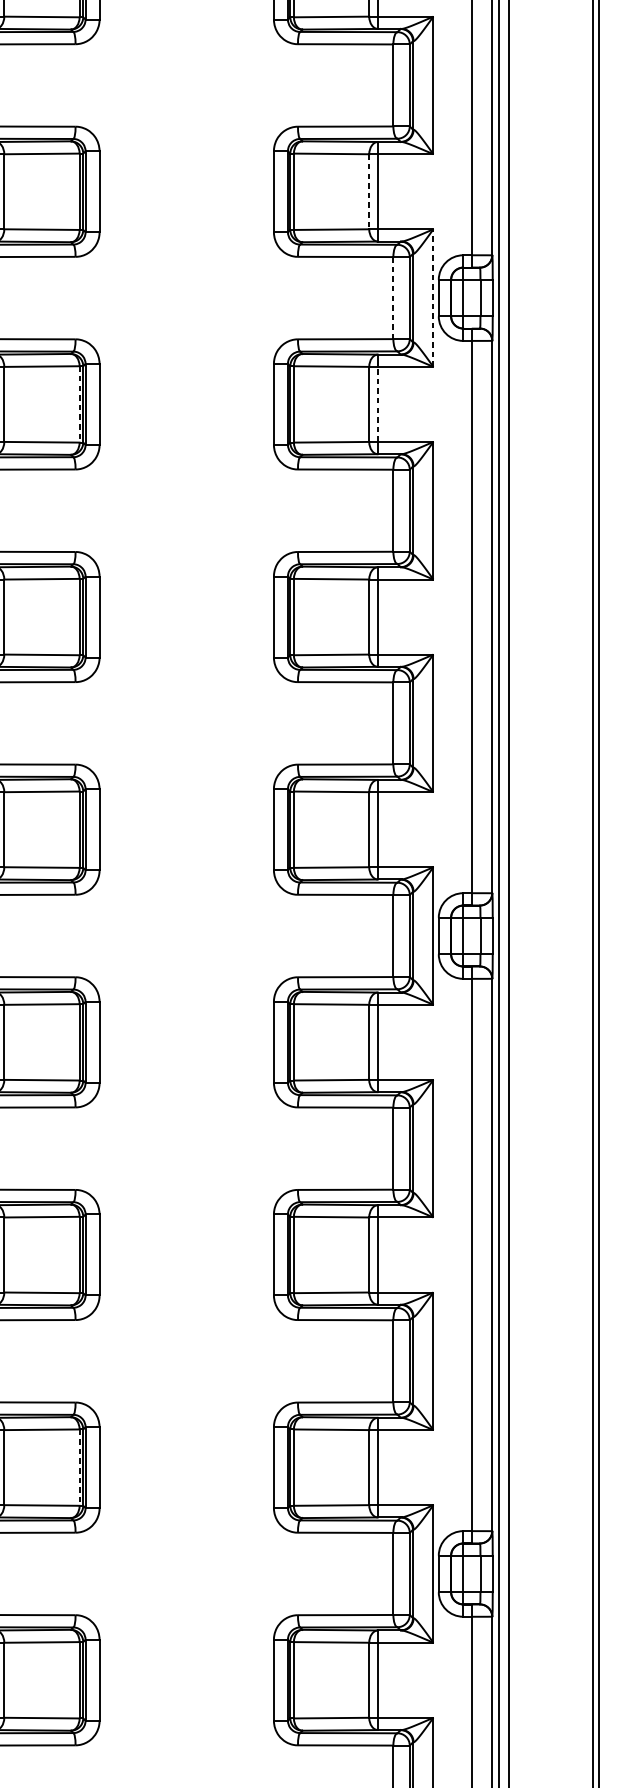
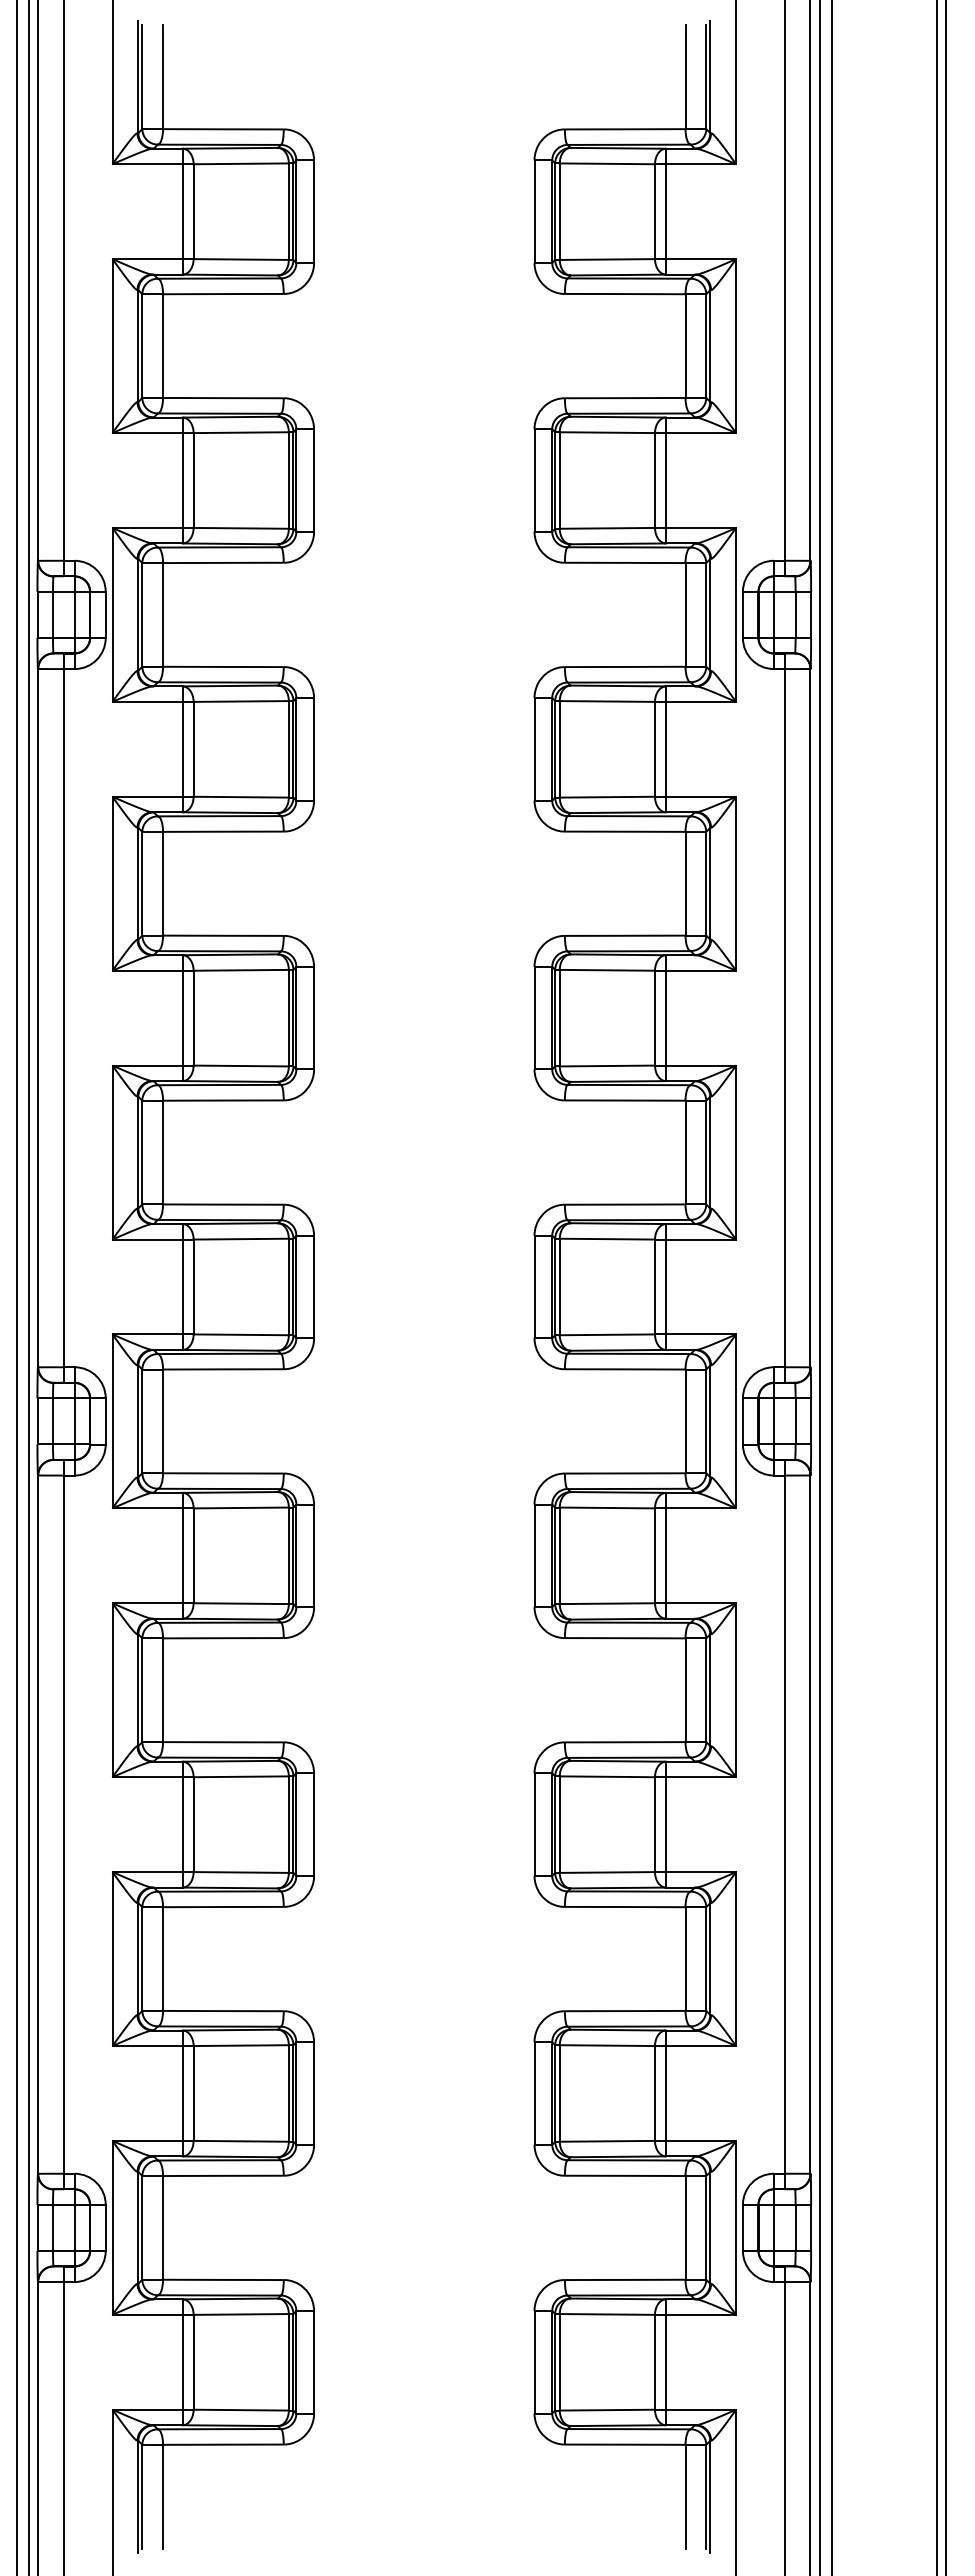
line: (369, 192) -> (655, 481), dashed -> solid
line: (393, 297) -> (685, 614), dashed -> solid
line: (433, 297) -> (736, 614), dashed -> solid
line: (377, 403) -> (665, 748), dashed -> solid
line: (79, 404) -> (288, 749), dashed -> solid
line: (79, 1467) -> (288, 2093), dashed -> solid

